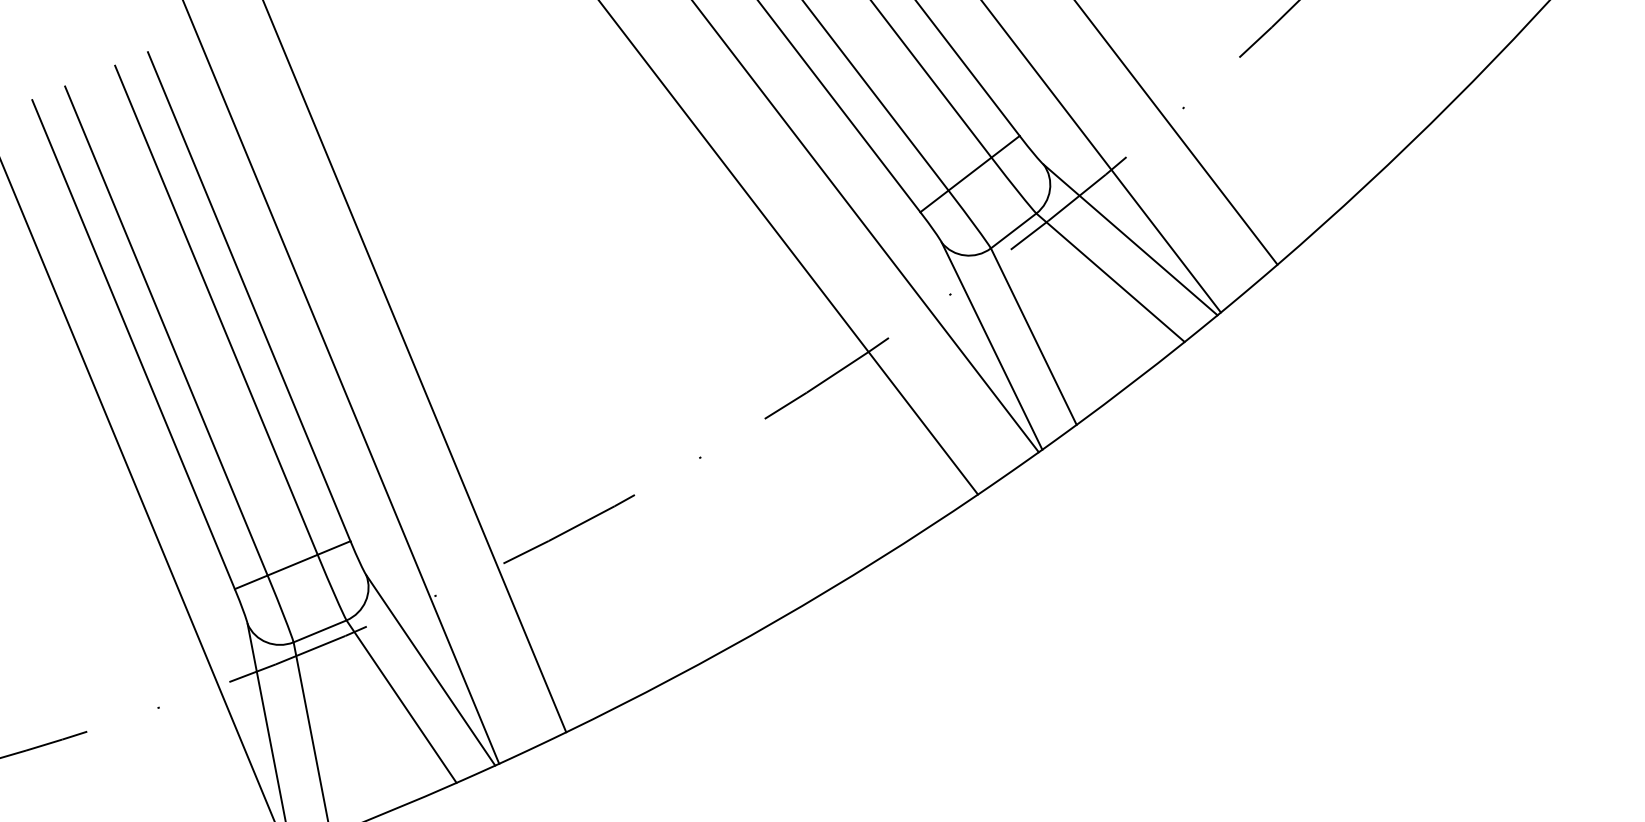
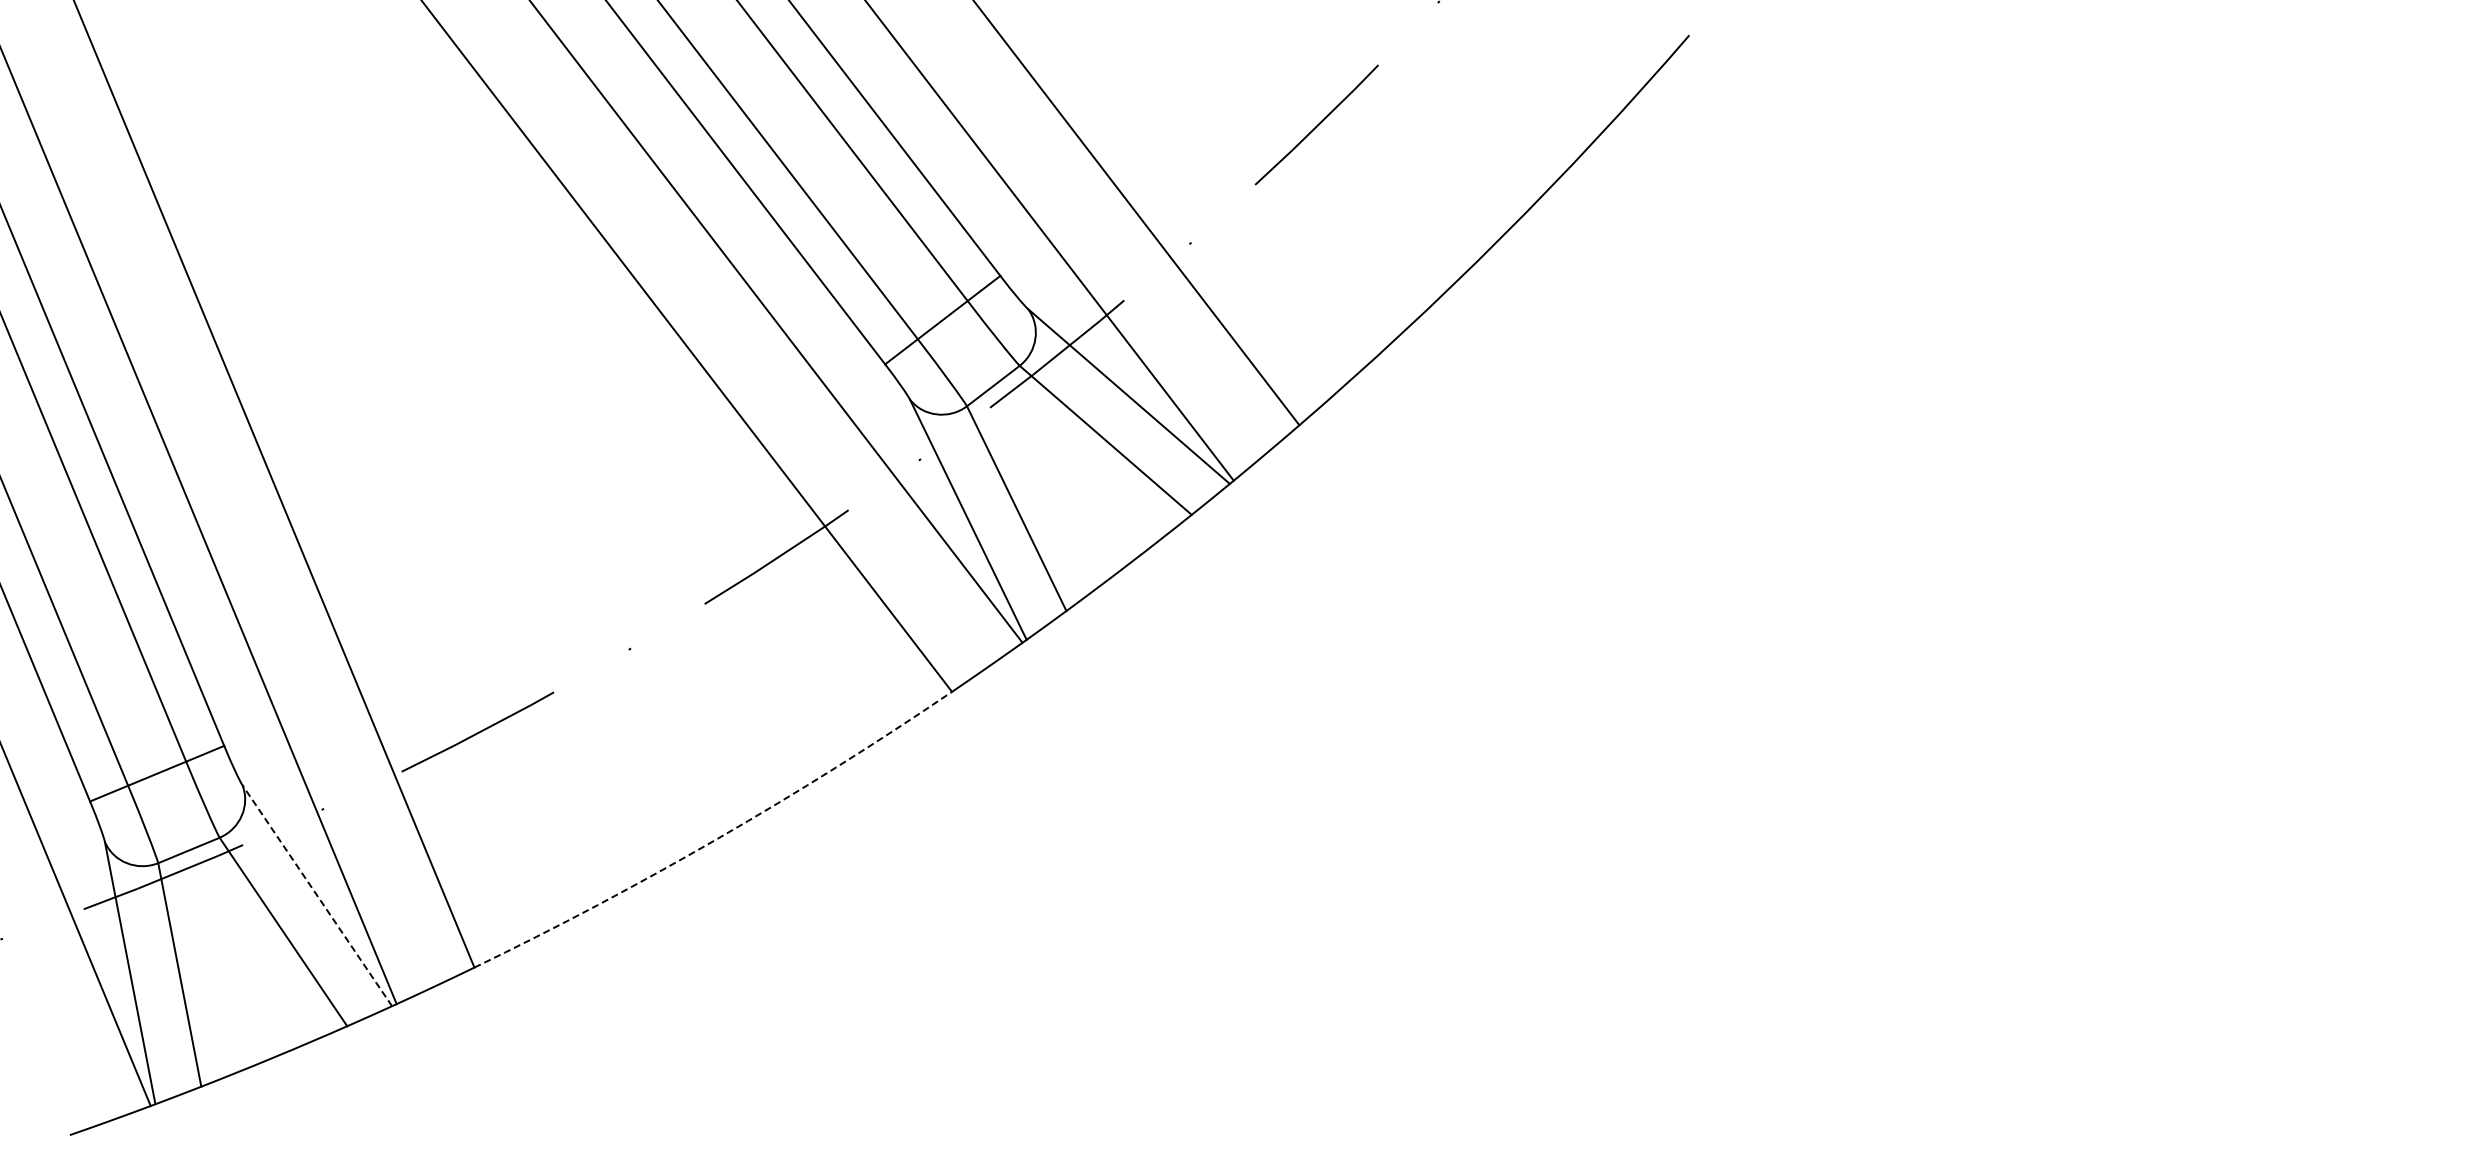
arc: (776, 621) -> (718, 838), solid -> dashed
line: (430, 670) -> (316, 895), solid -> dashed

